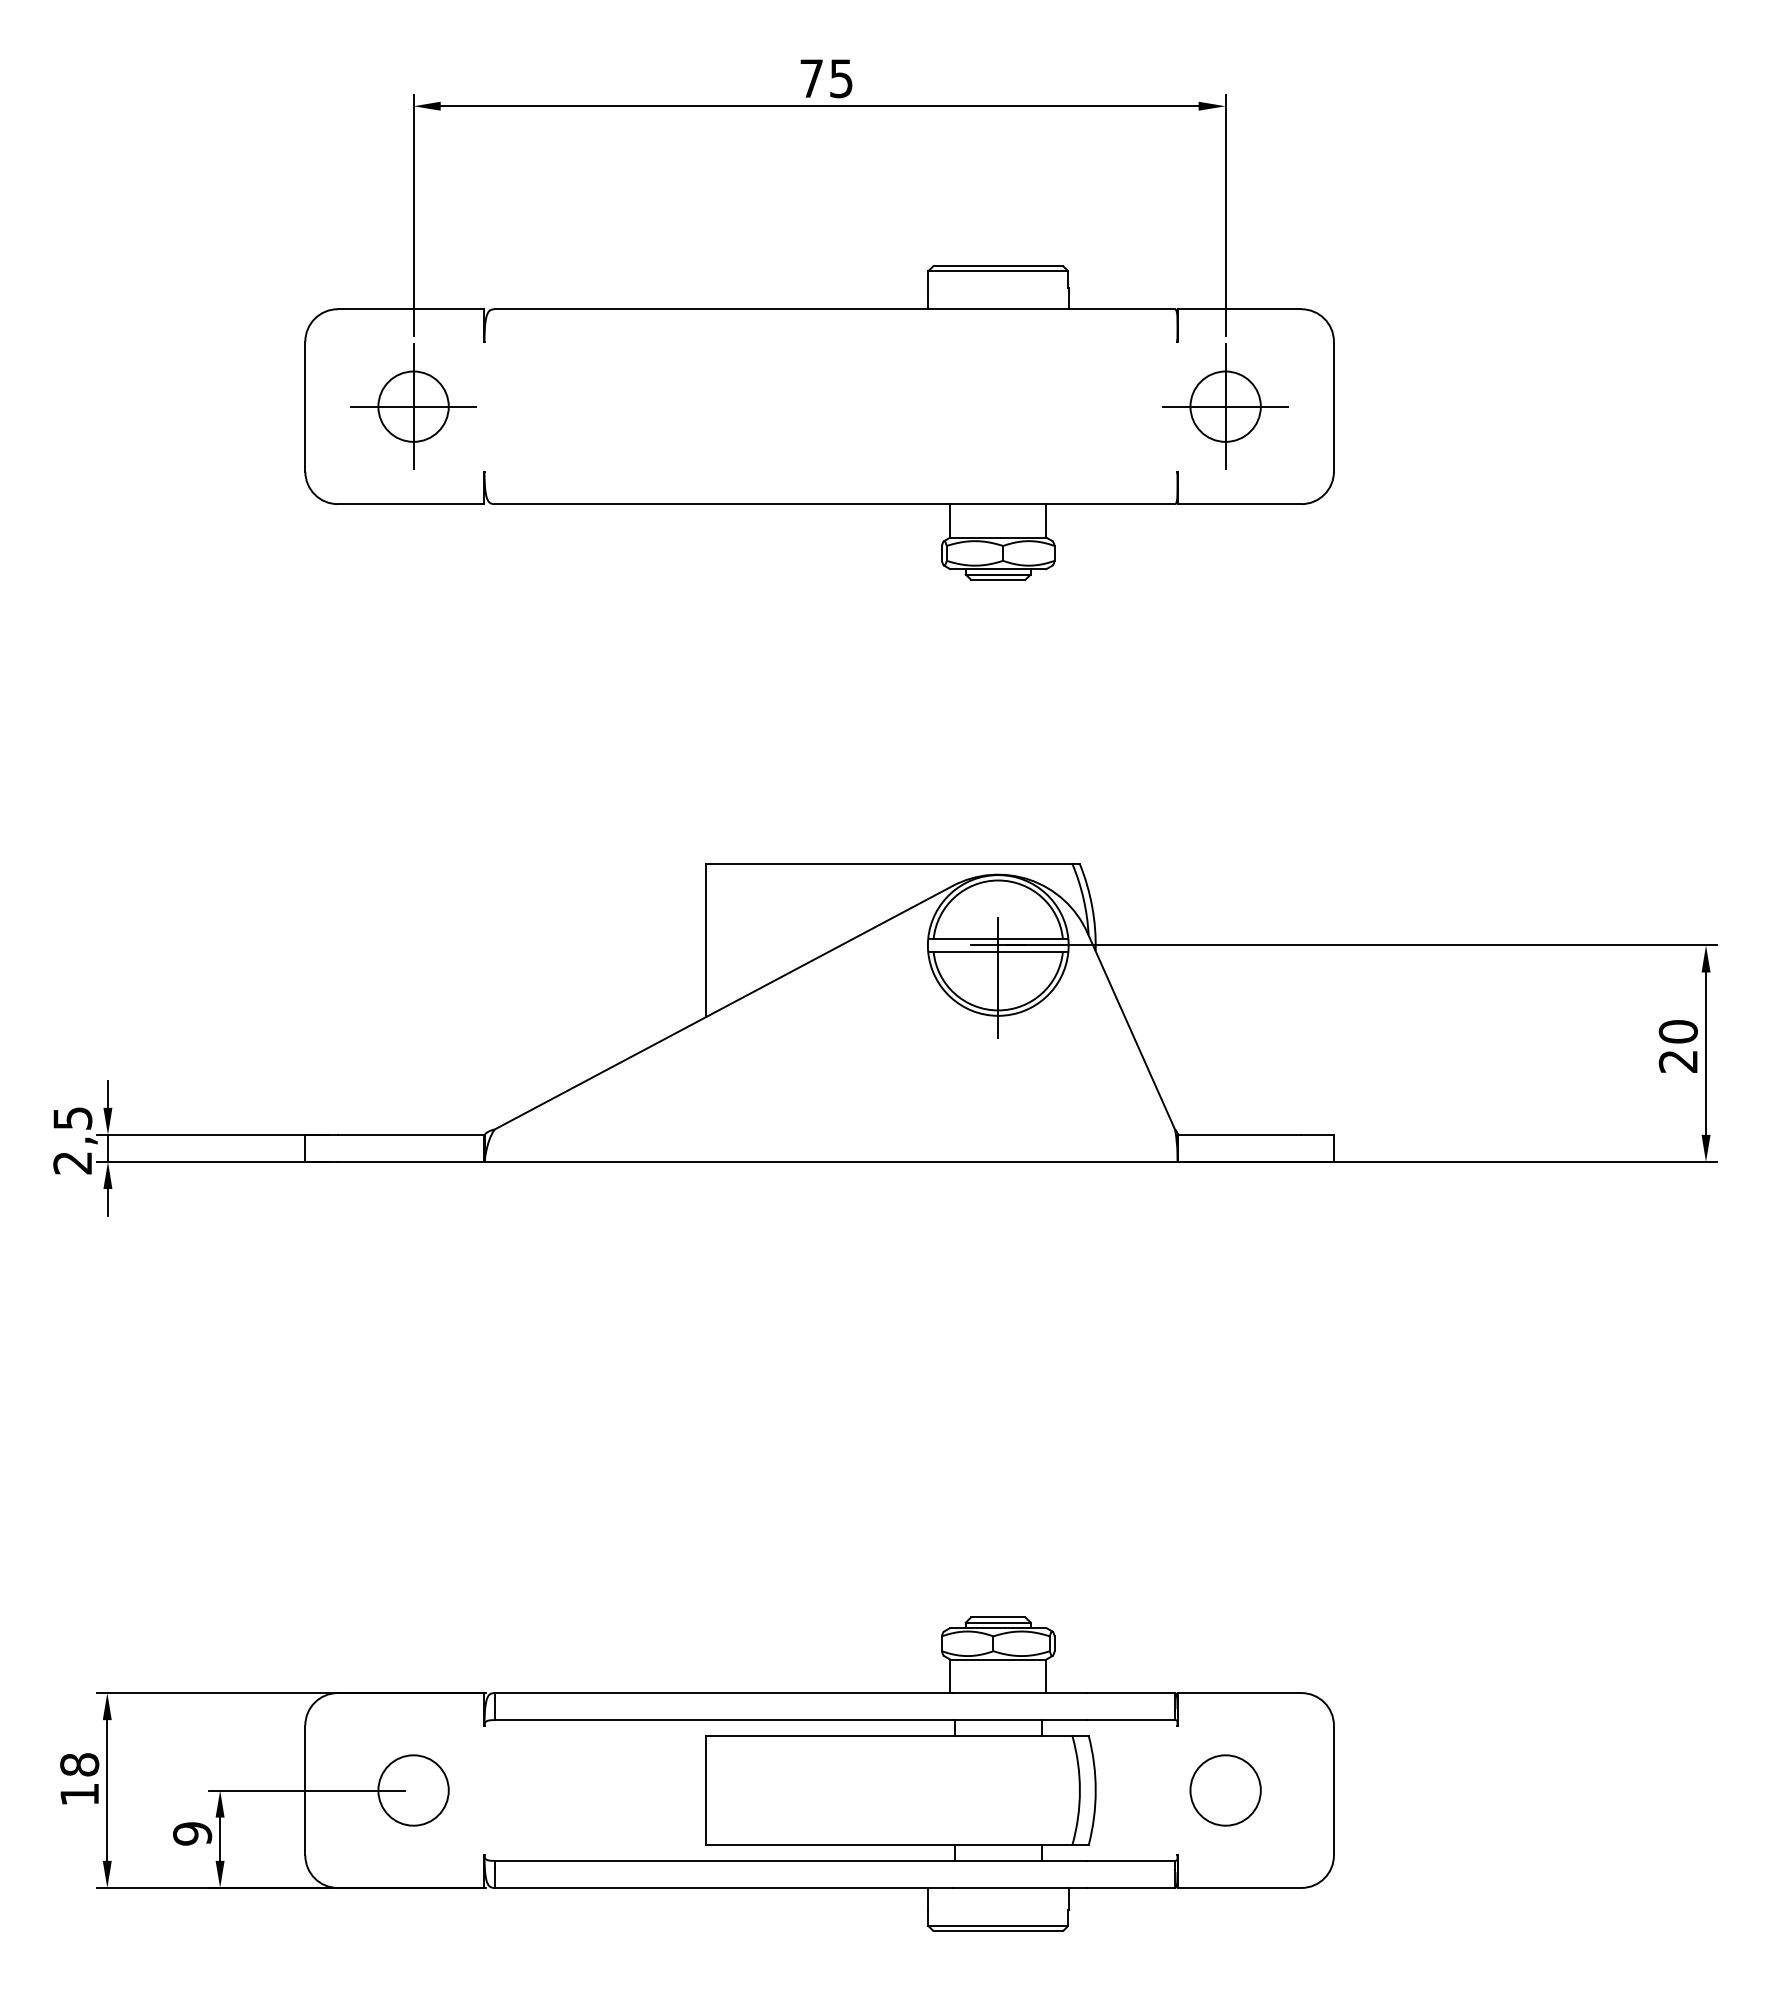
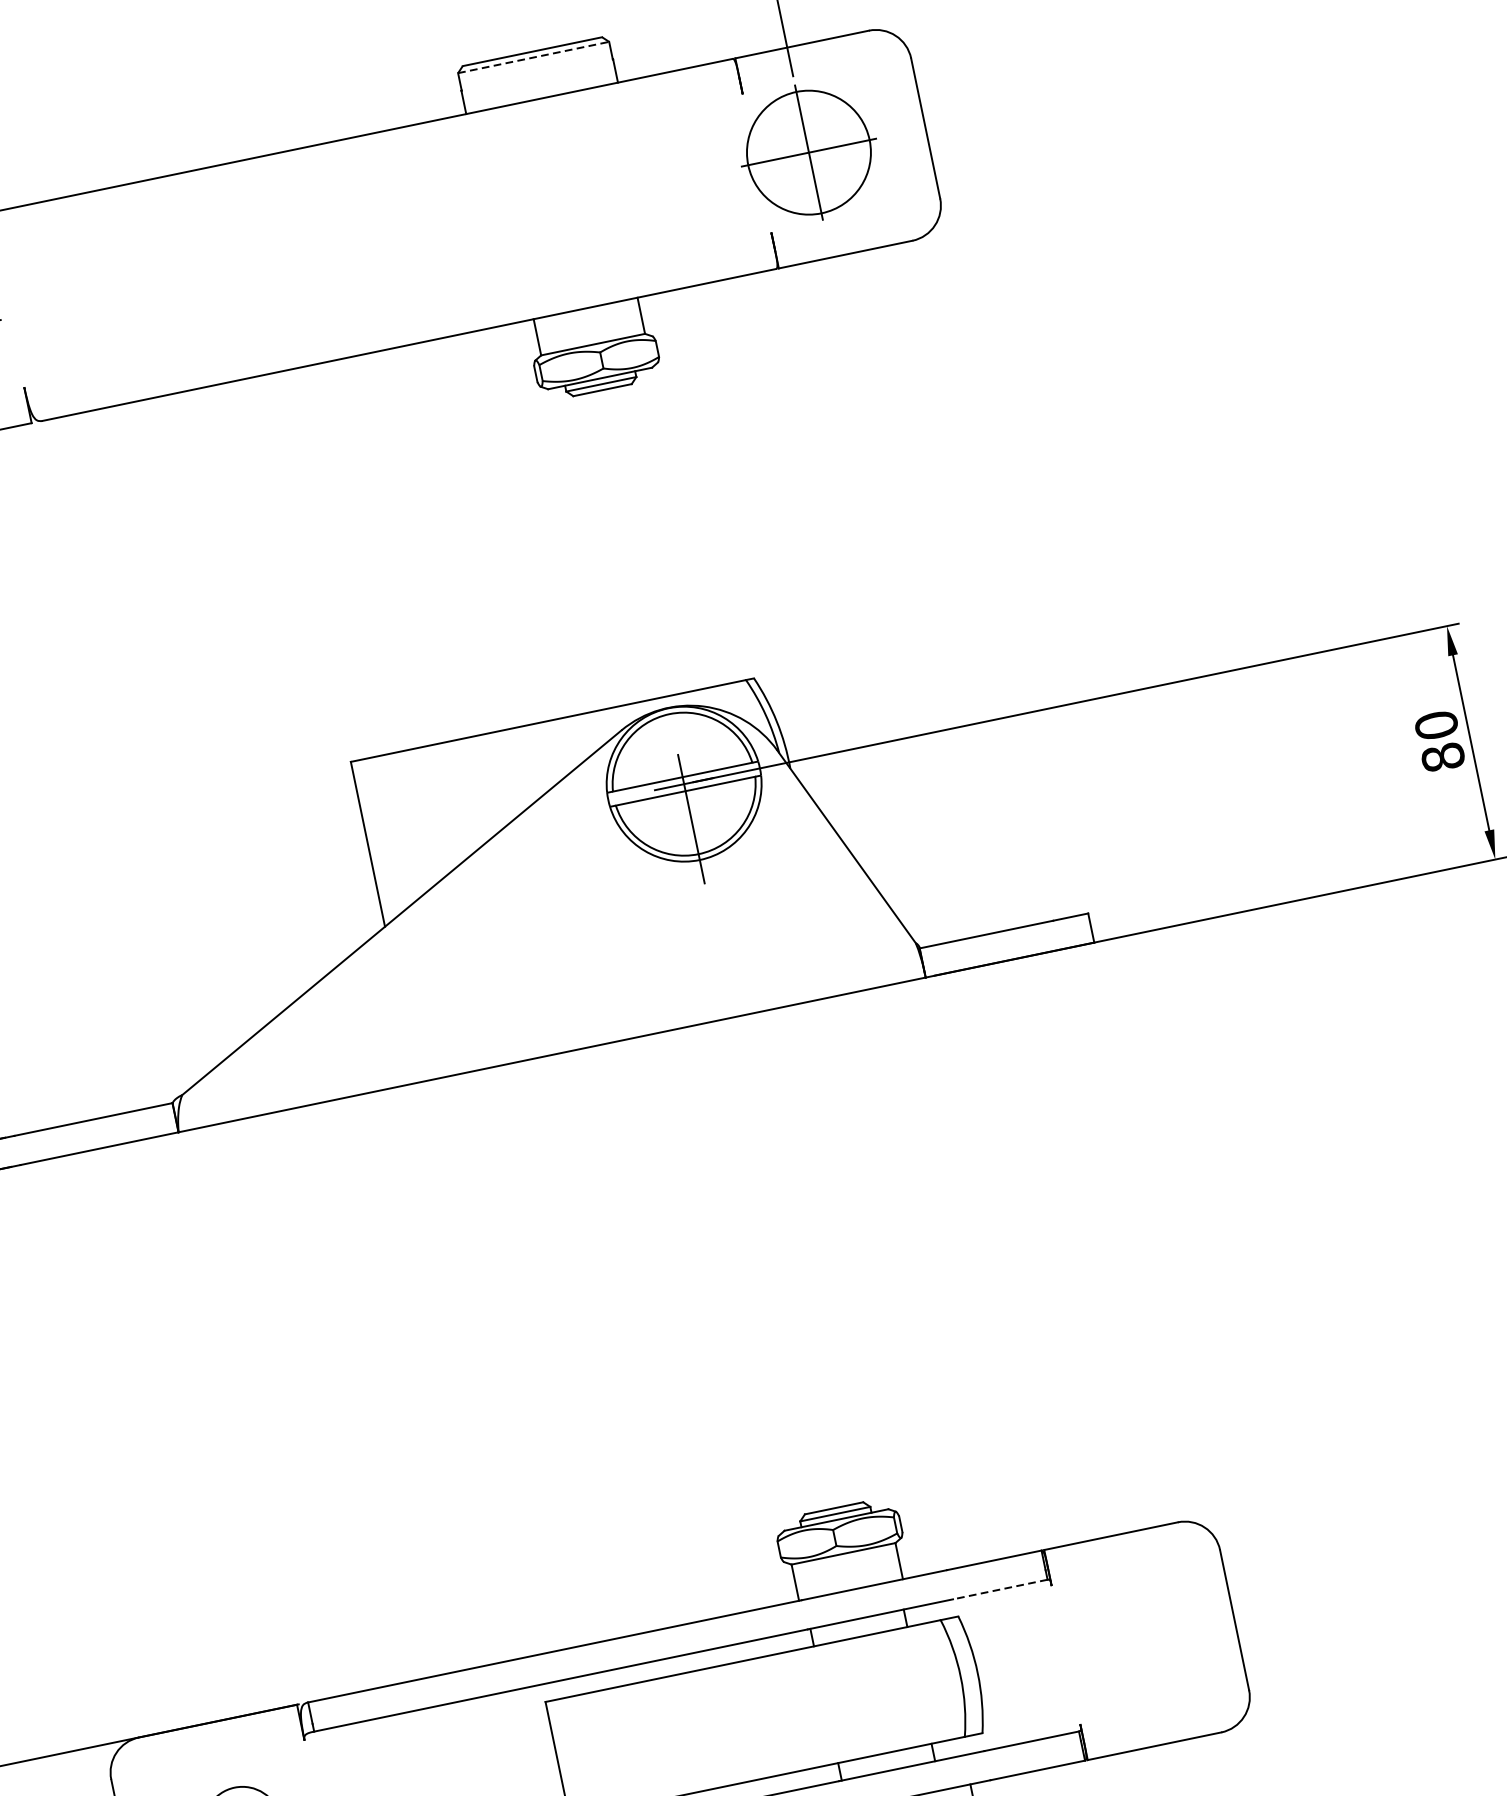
line: (998, 271) -> (533, 57), solid -> dashed
circle: (1225, 406) -> (808, 152), size x1.6
text: (1677, 1061) -> (1442, 757), 20 -> 80
line: (1131, 1720) -> (1000, 1589), solid -> dashed
circle: (1225, 1790) -> (1117, 1644), removed

